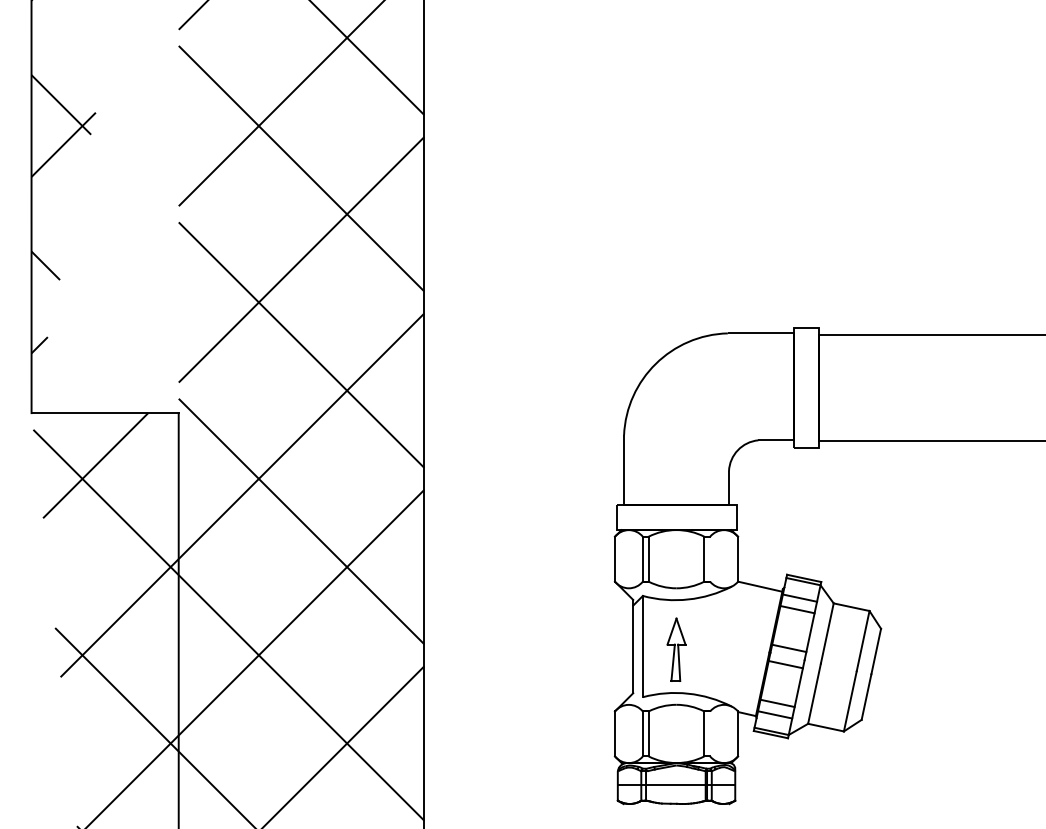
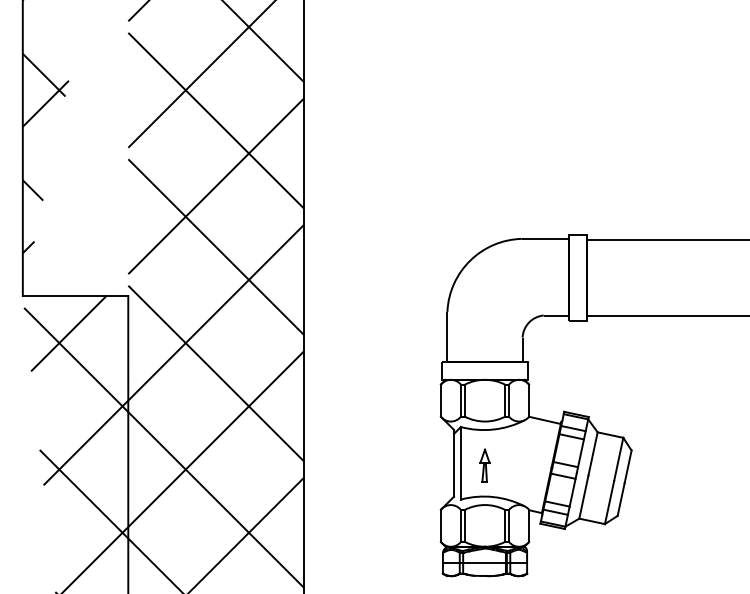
line: (710, 558) -> (509, 400), added
part: (676, 649) -> (484, 465), size x0.71
line: (710, 733) -> (509, 525), added

